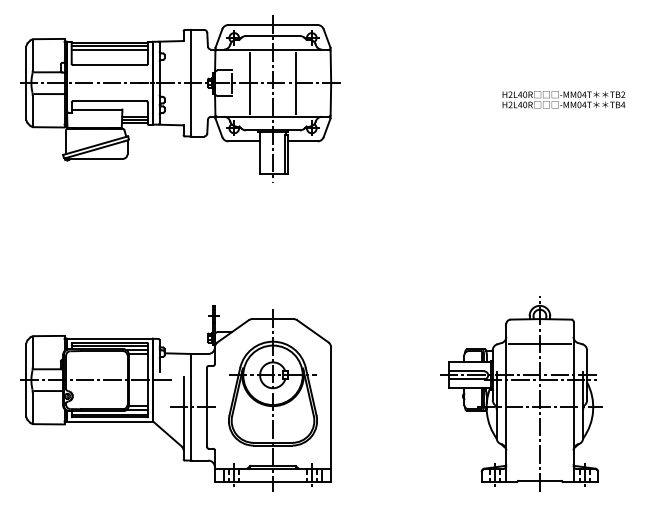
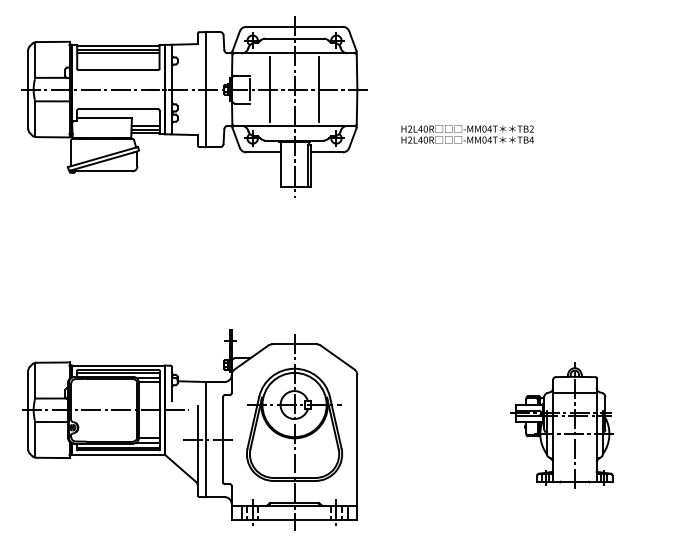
text: (563, 99) -> (467, 134), moved
part: (521, 394) -> (562, 425), size x0.6

